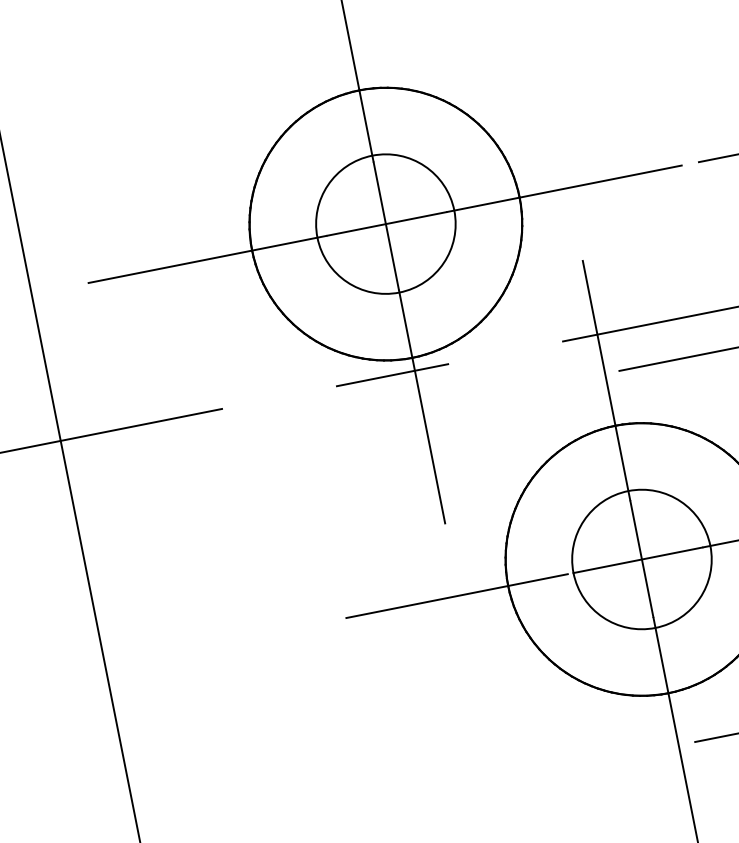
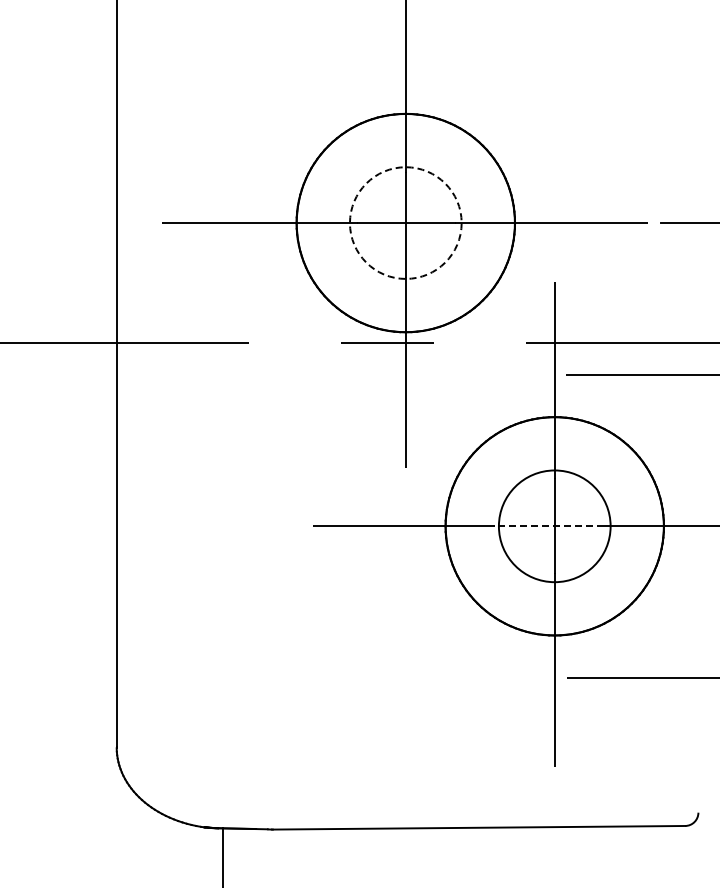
circle: (385, 223) -> (405, 222), solid -> dashed
line: (637, 560) -> (551, 526), solid -> dashed

